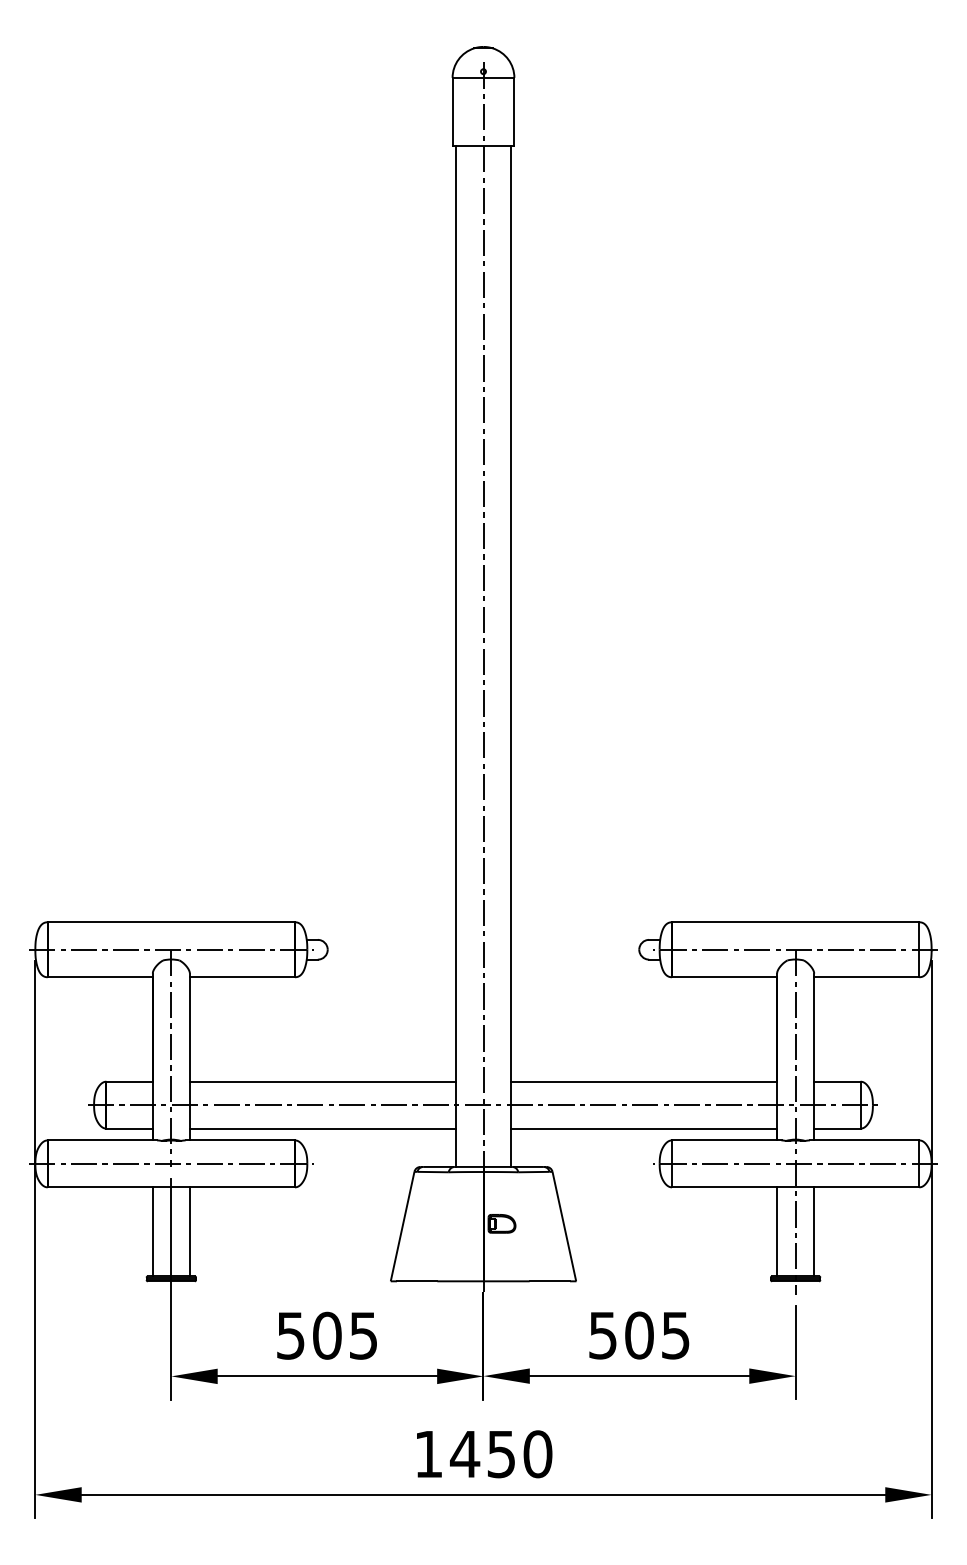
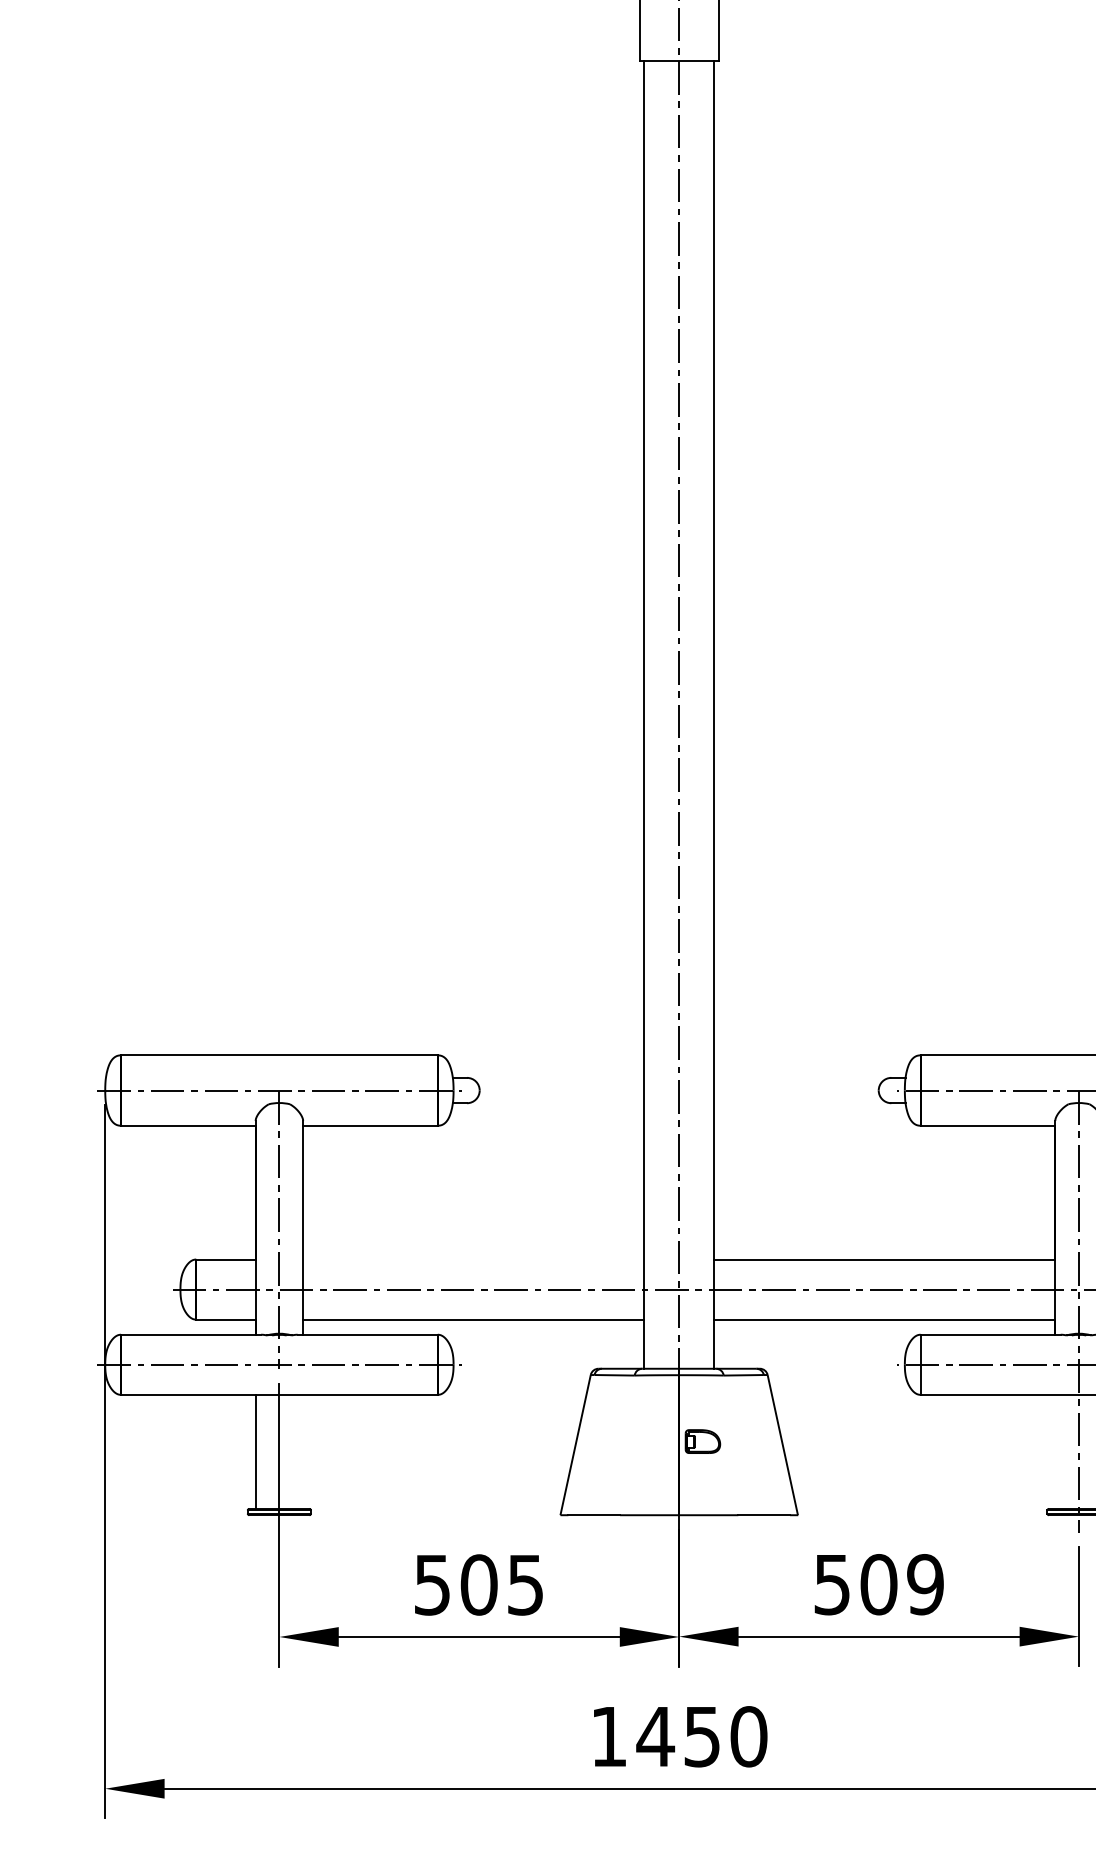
line: (322, 1081) -> (473, 1259), removed
line: (189, 1231) -> (302, 1451), removed
line: (777, 1231) -> (1055, 1451), removed
text: (675, 1335) -> (925, 1584), 505 -> 509

